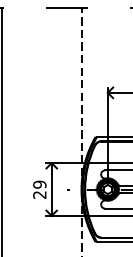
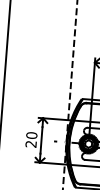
text: (39, 184) -> (31, 135), 29 -> 20

